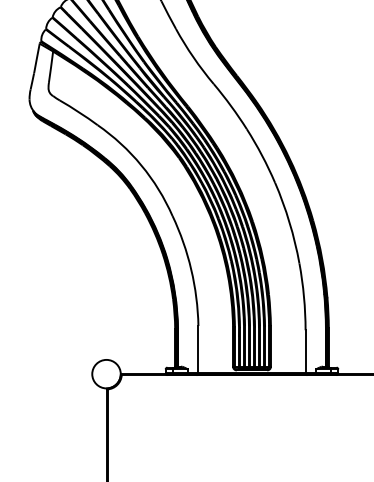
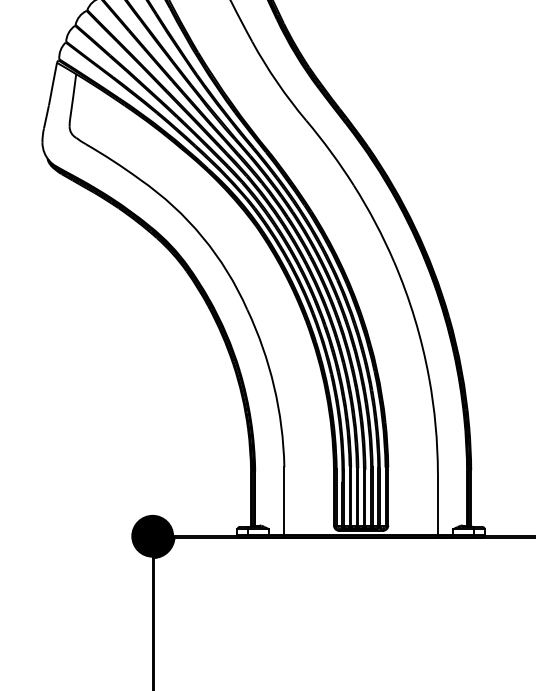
fill: (106, 373) -> (152, 535), added

